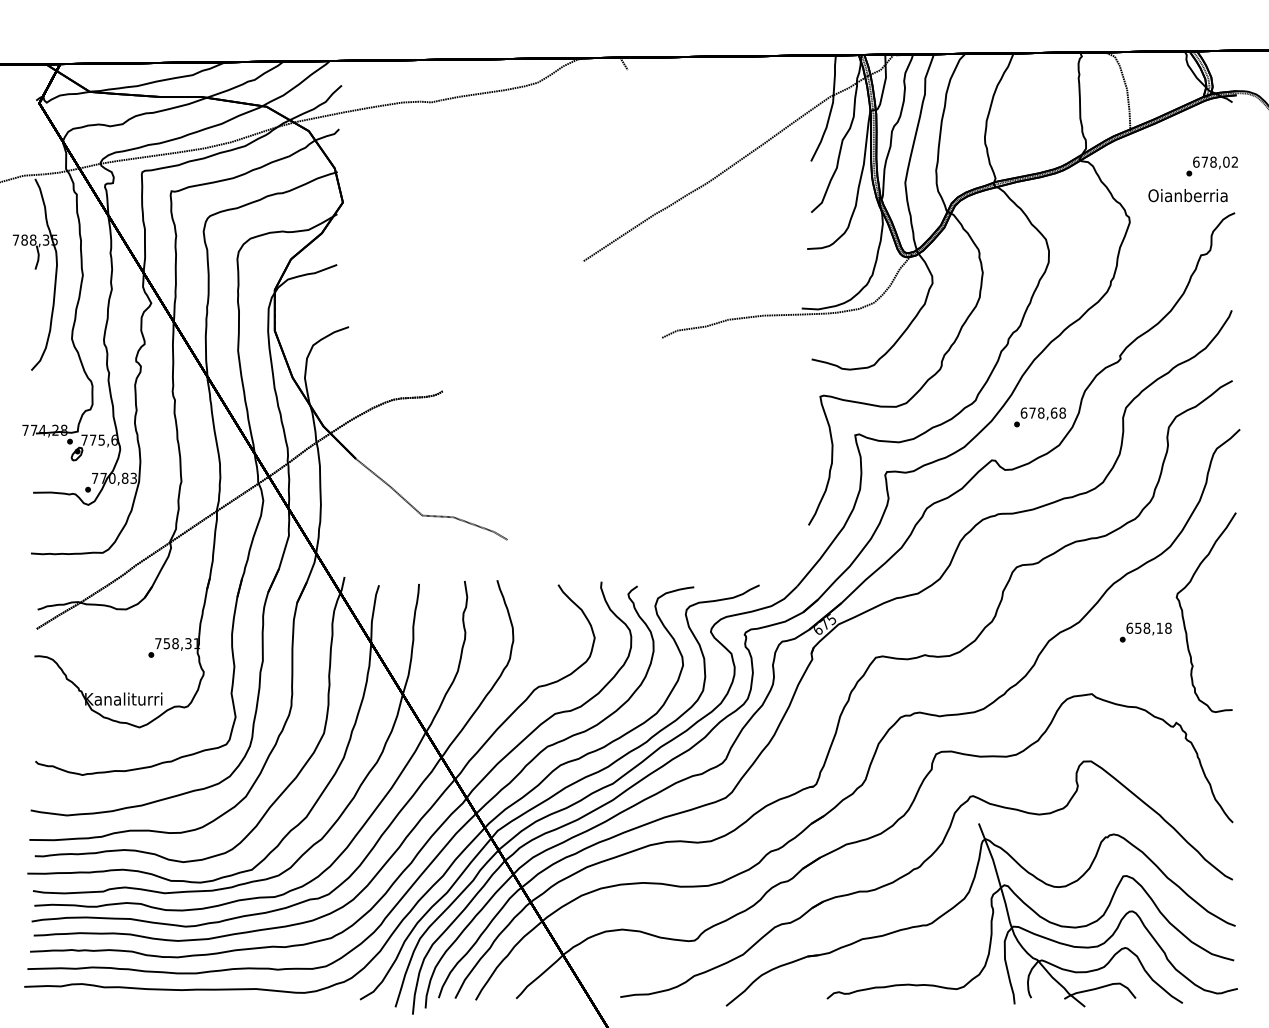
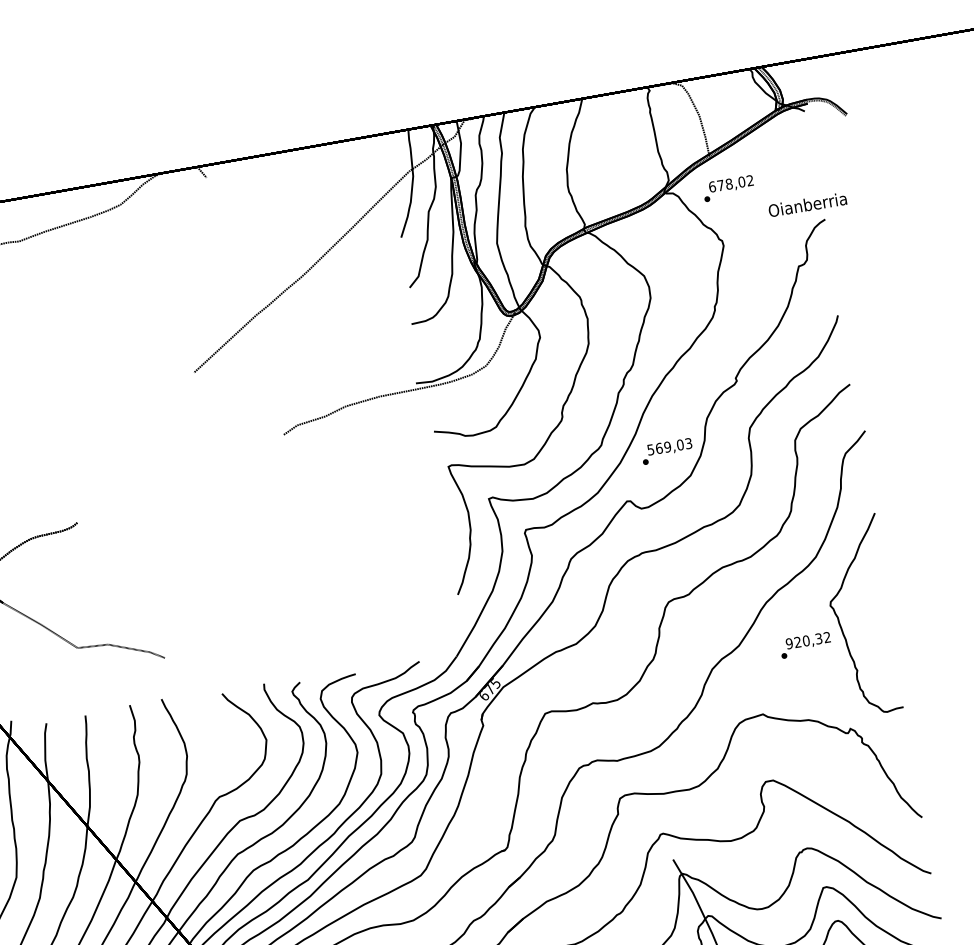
text: (1211, 166) -> (727, 188), moved
text: (1187, 195) -> (807, 204), moved
text: (1042, 412) -> (668, 446), 678,68 -> 569,03
text: (1148, 627) -> (807, 639), 658,18 -> 920,32

